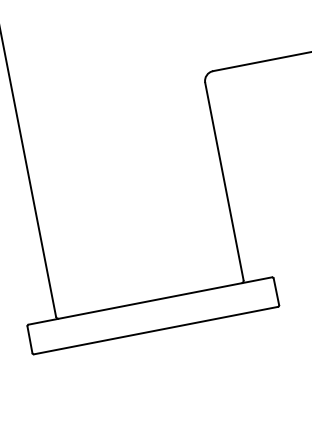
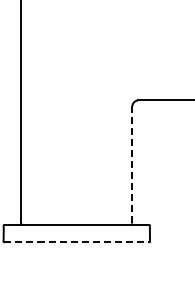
line: (224, 180) -> (132, 164), solid -> dashed
line: (157, 330) -> (77, 242), solid -> dashed

